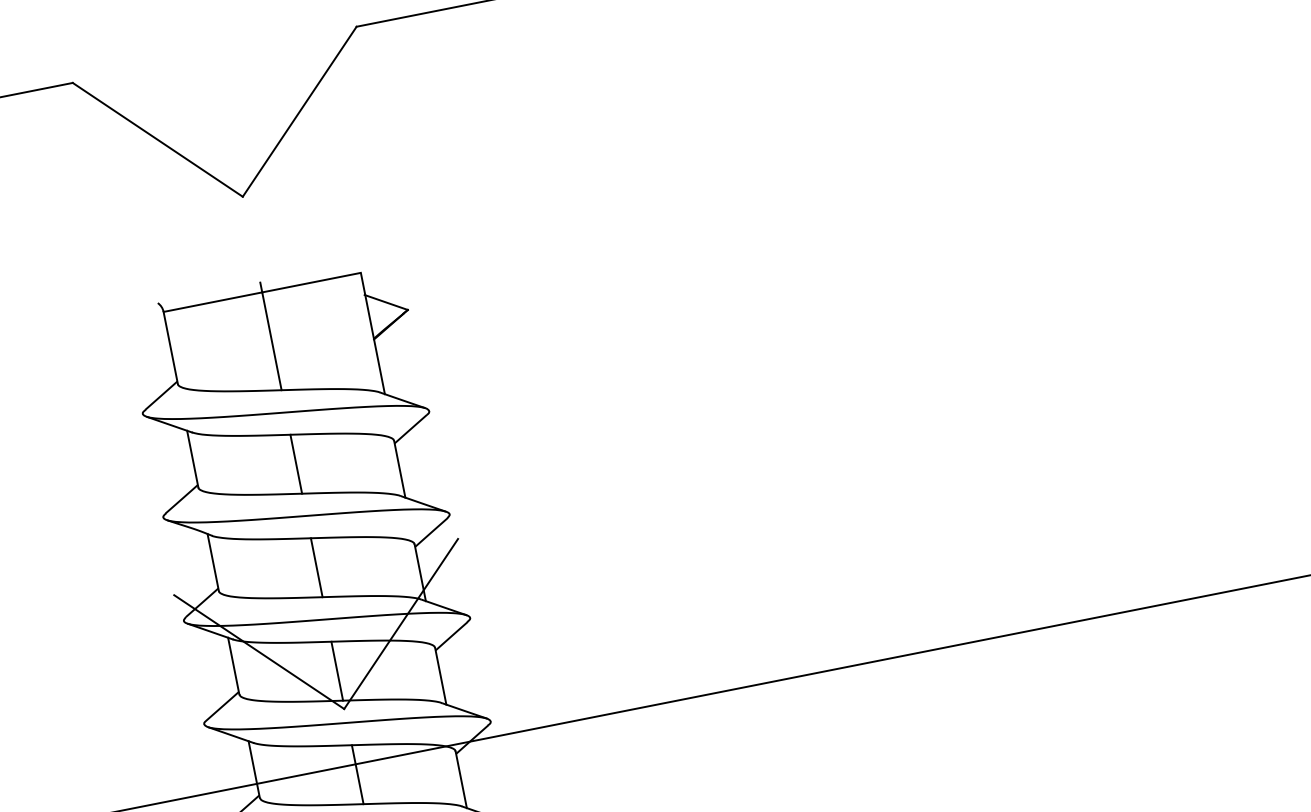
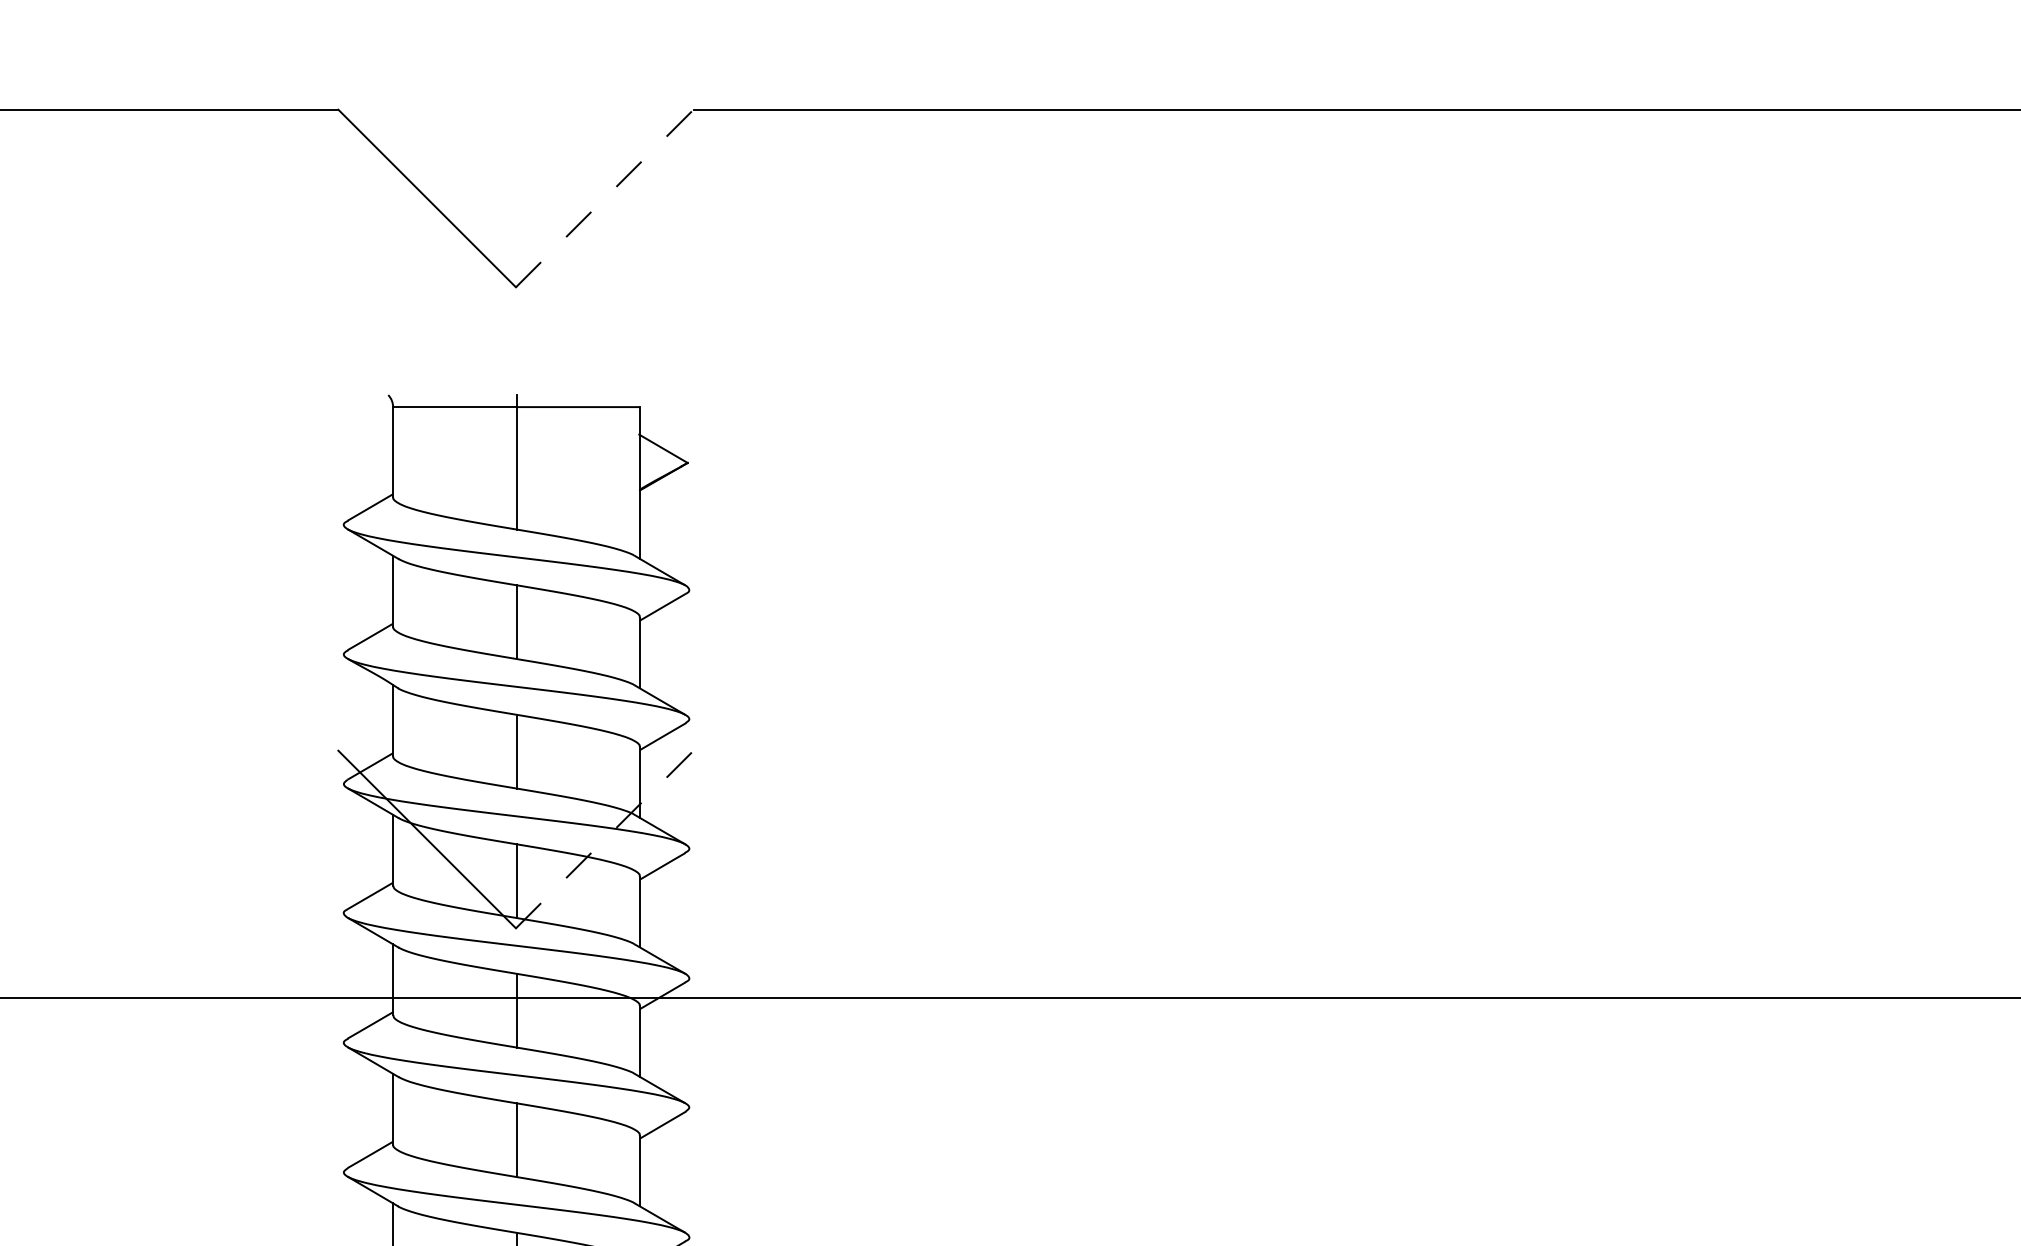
line: (299, 111) -> (604, 198), solid -> dashed
line: (400, 624) -> (604, 839), solid -> dashed

